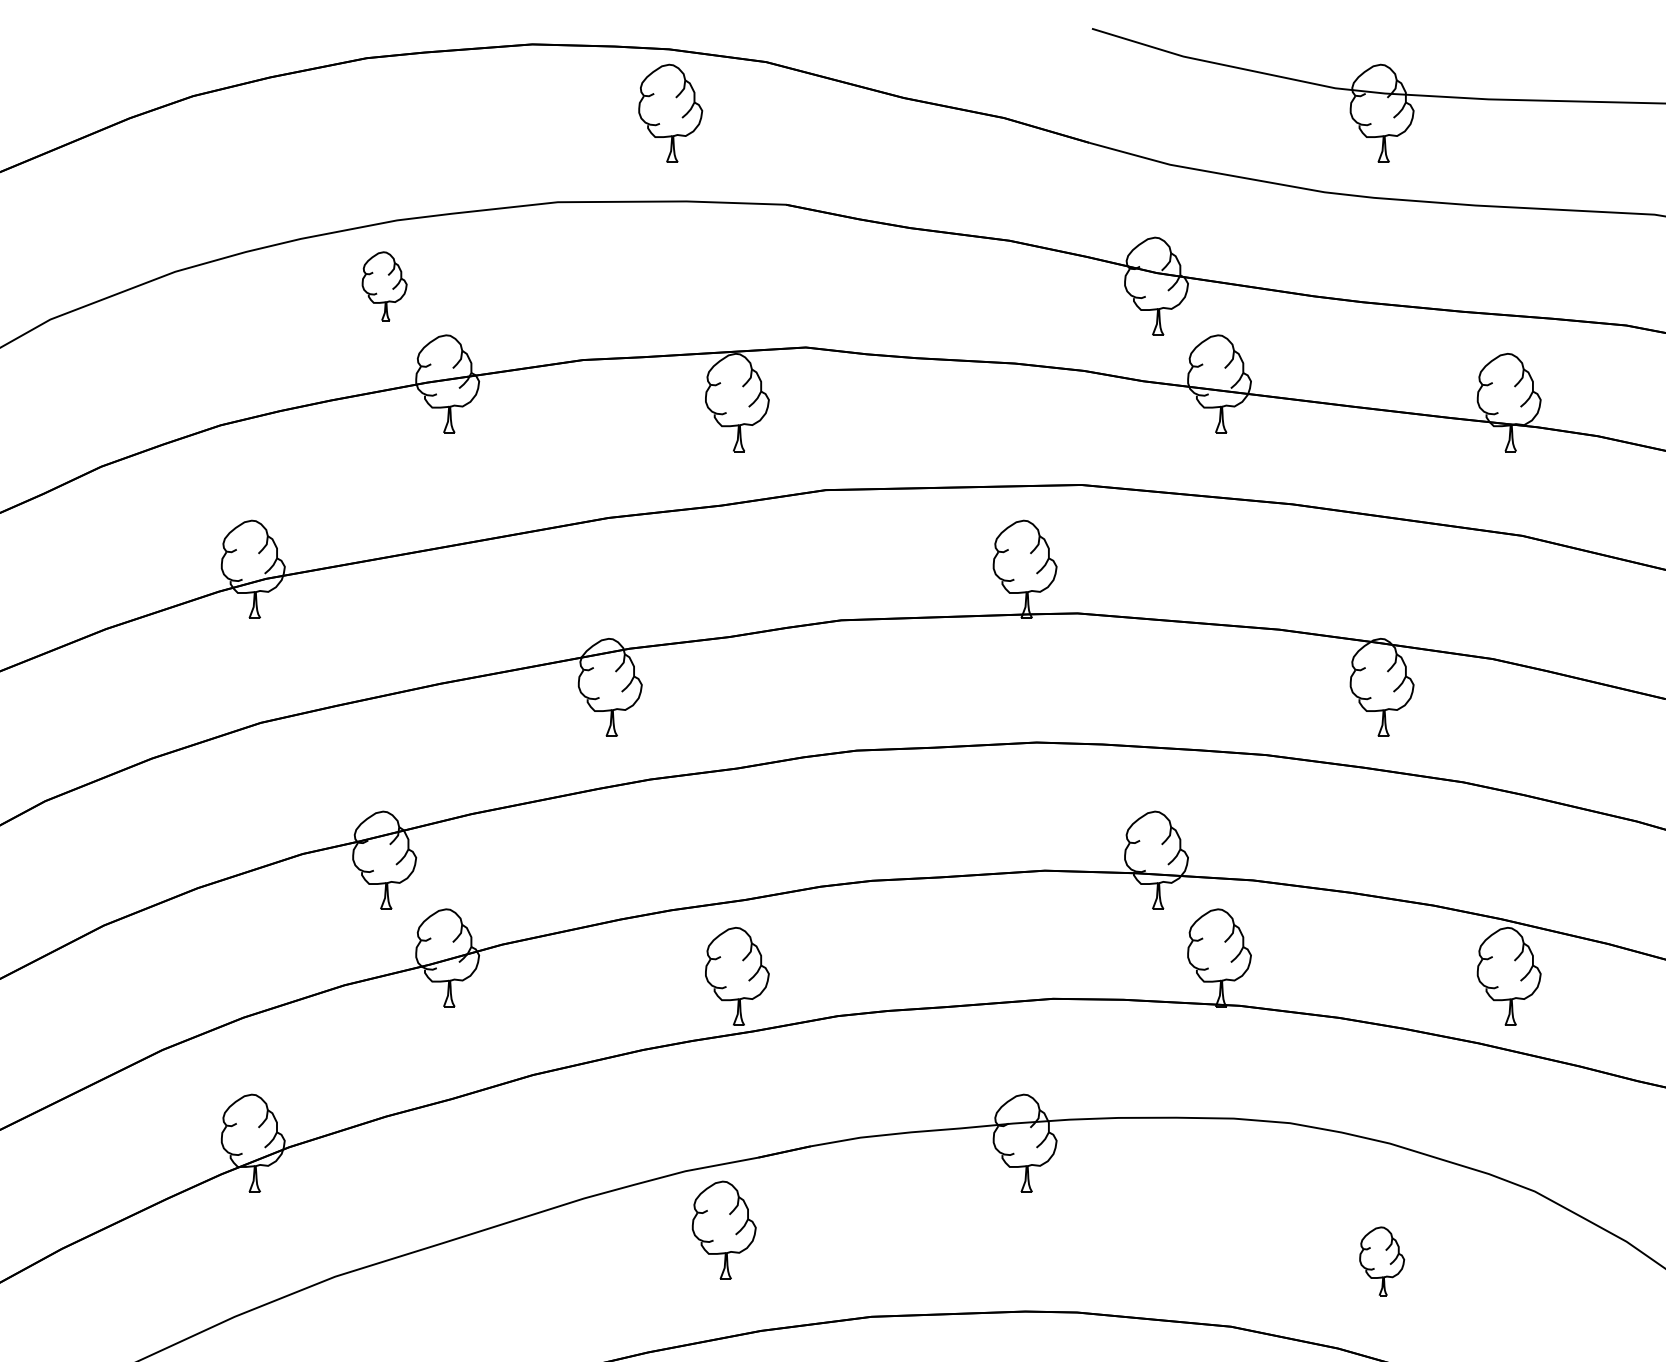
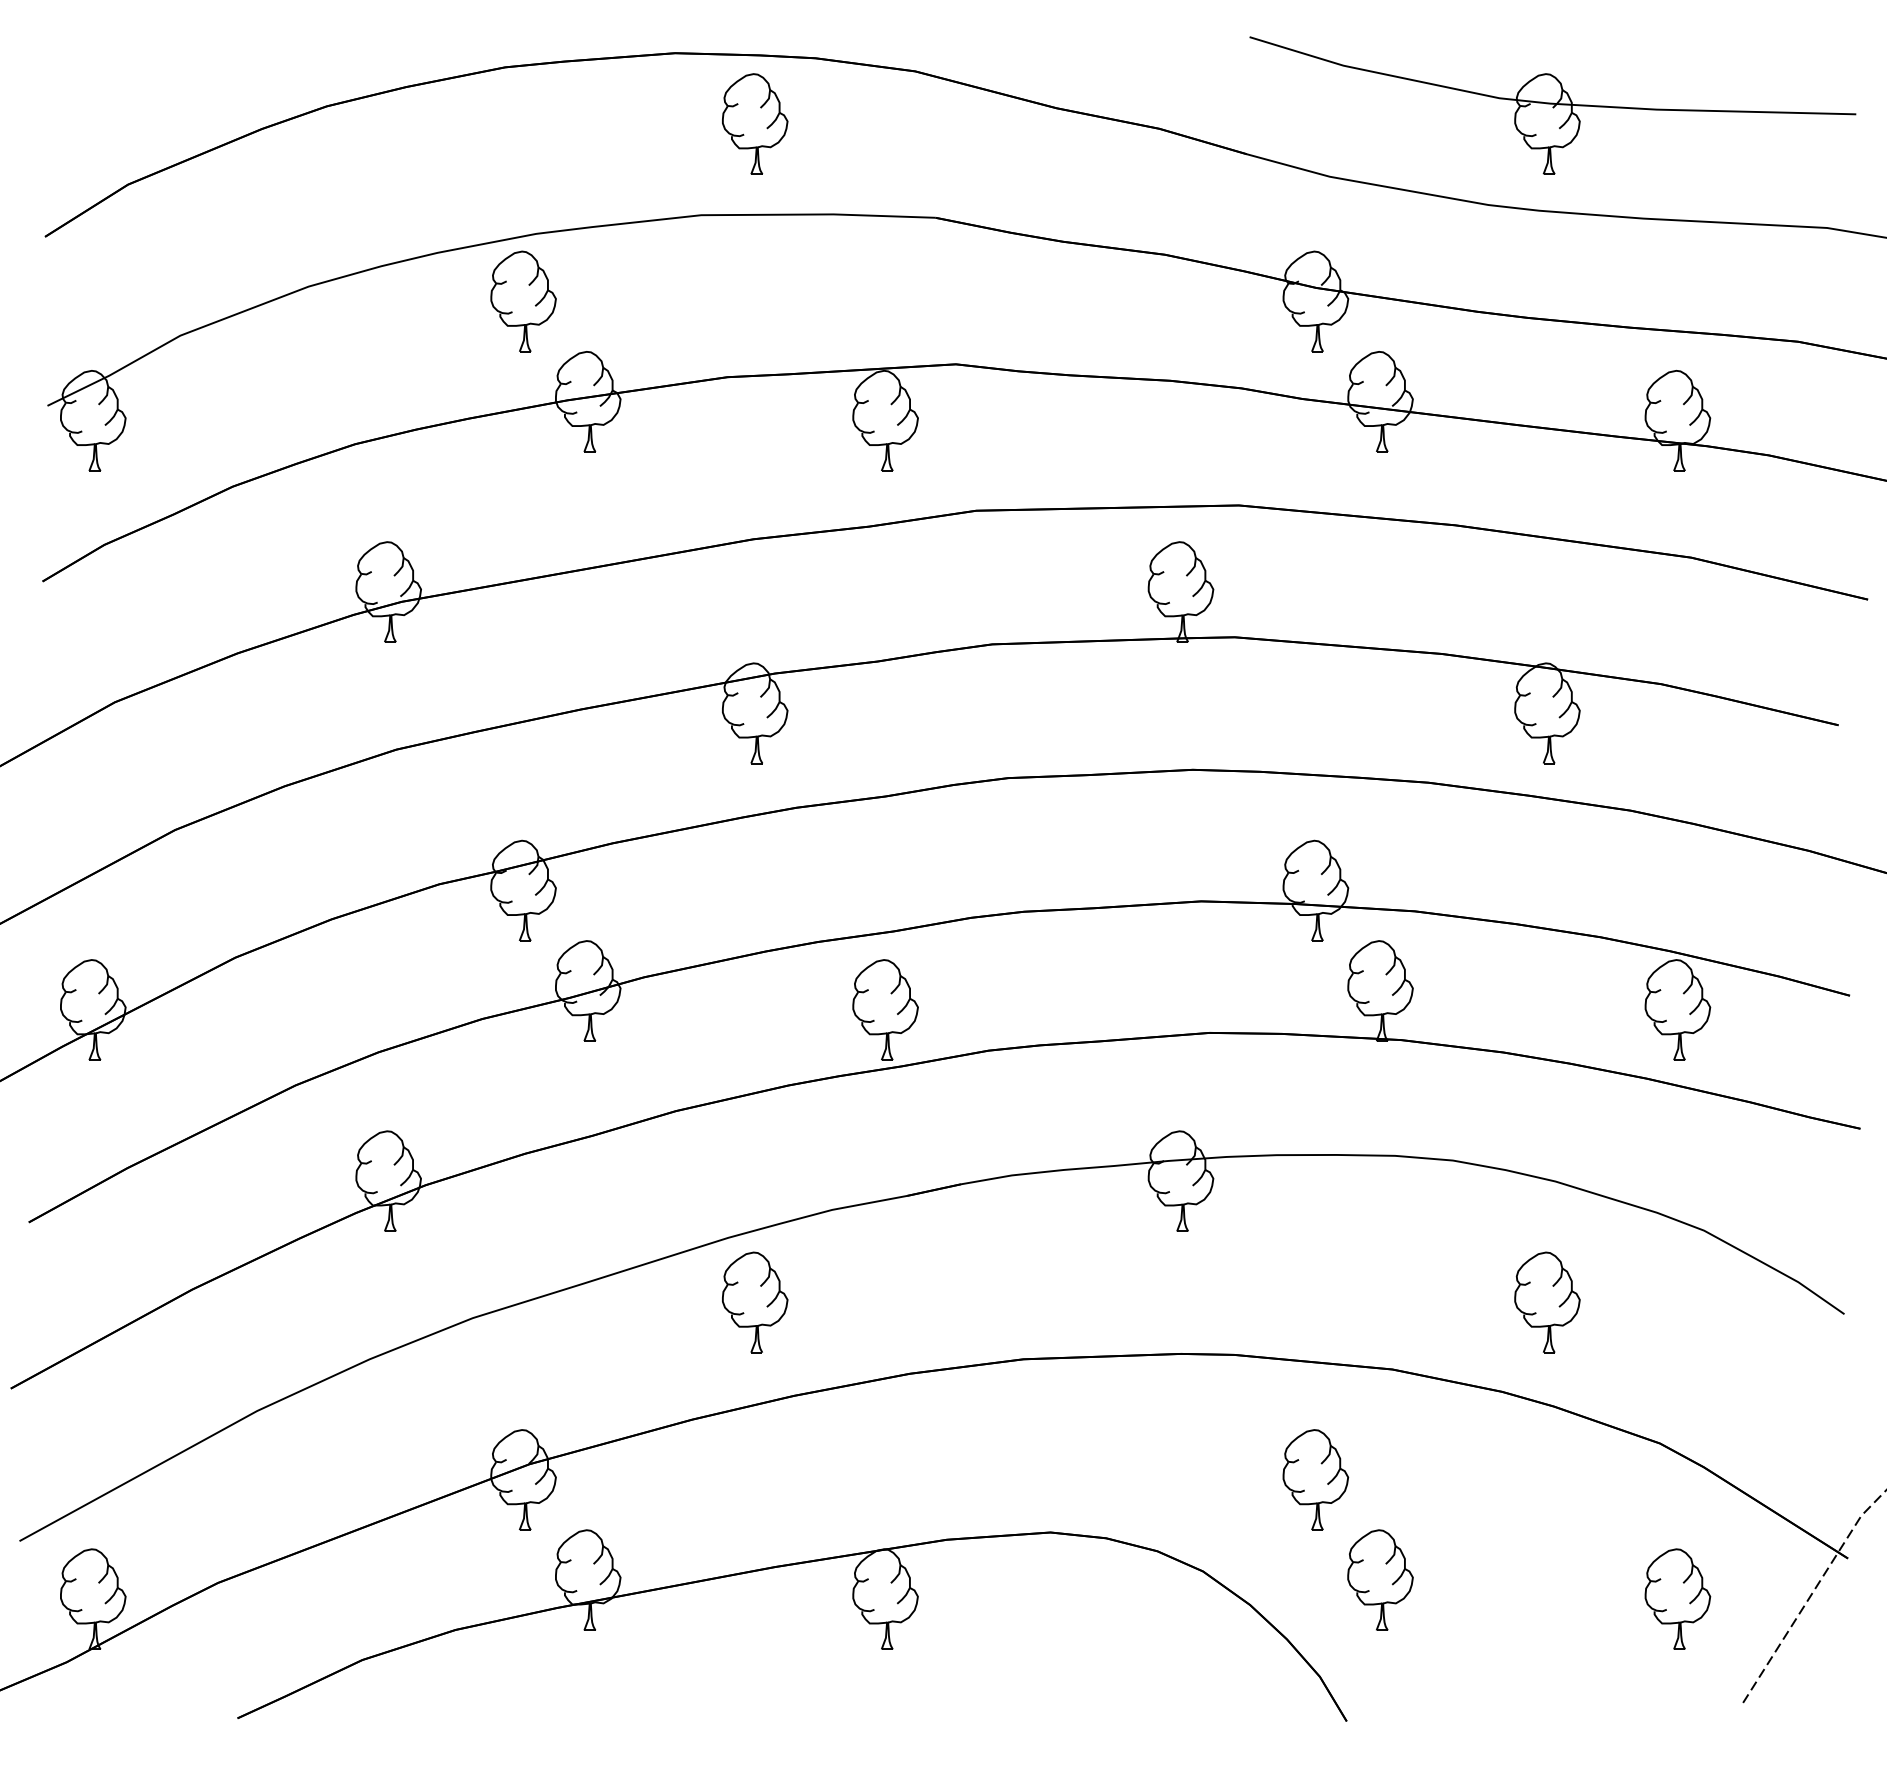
part: (671, 112) -> (755, 123), moved
part: (384, 286) -> (523, 301), size x1.43
part: (724, 1230) -> (755, 1302), moved
part: (1382, 1261) -> (1547, 1302), size x1.43

